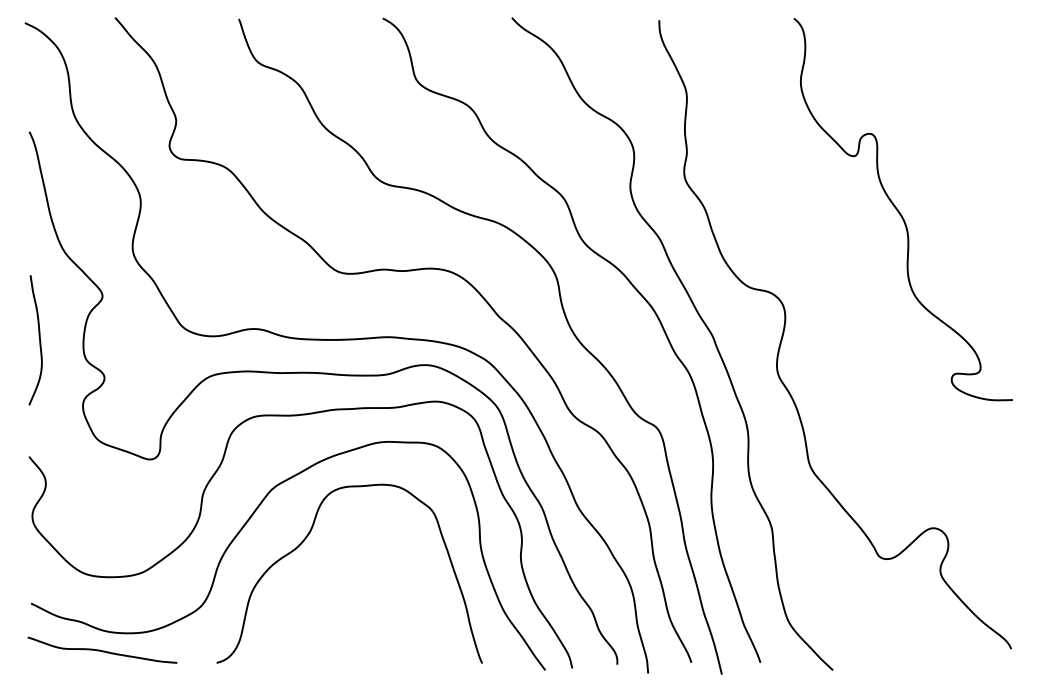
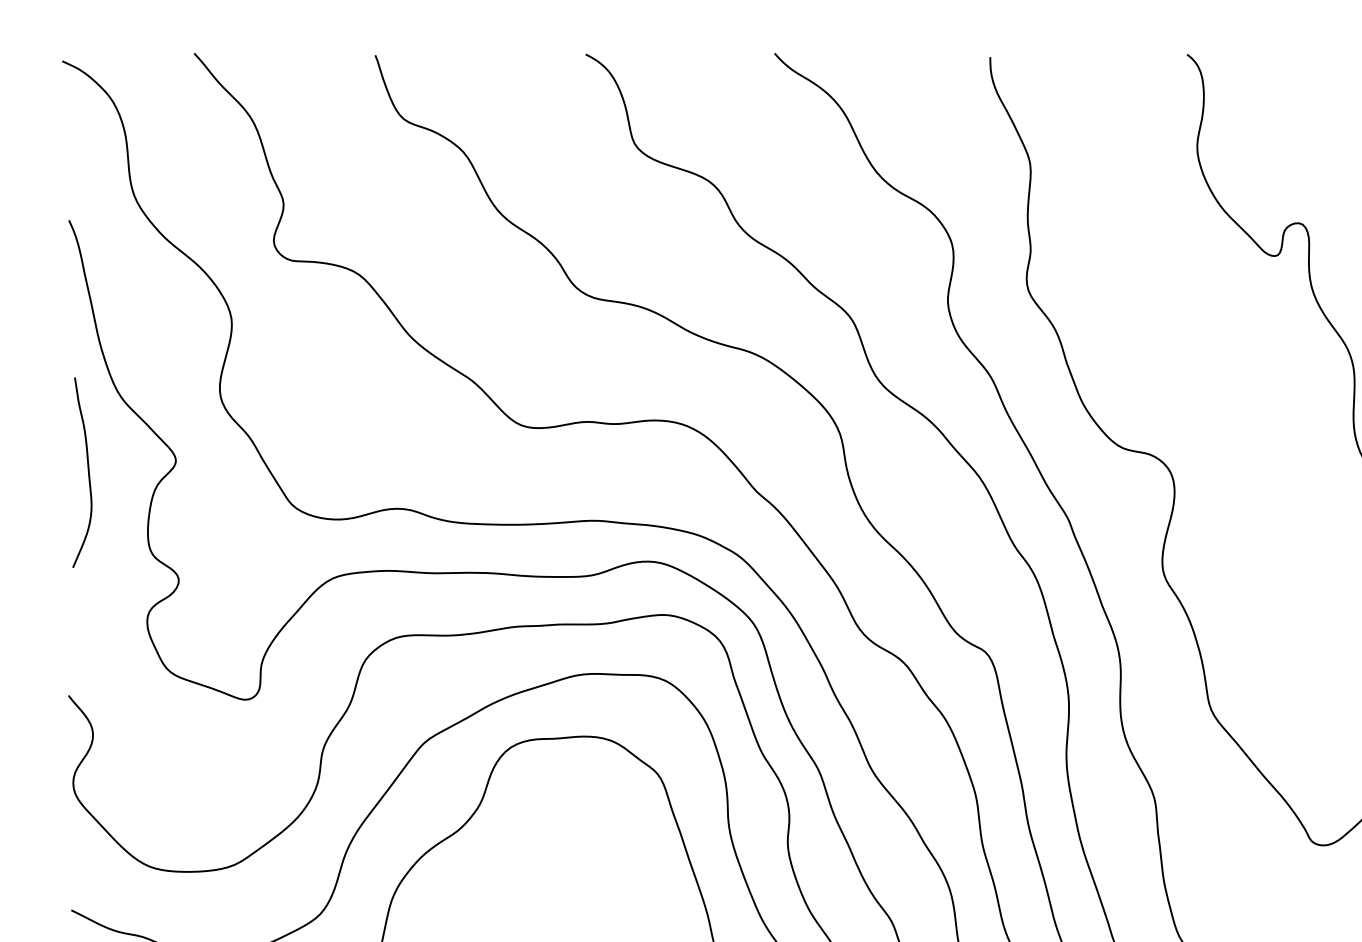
curve: (39, 340) -> (88, 472), moved

